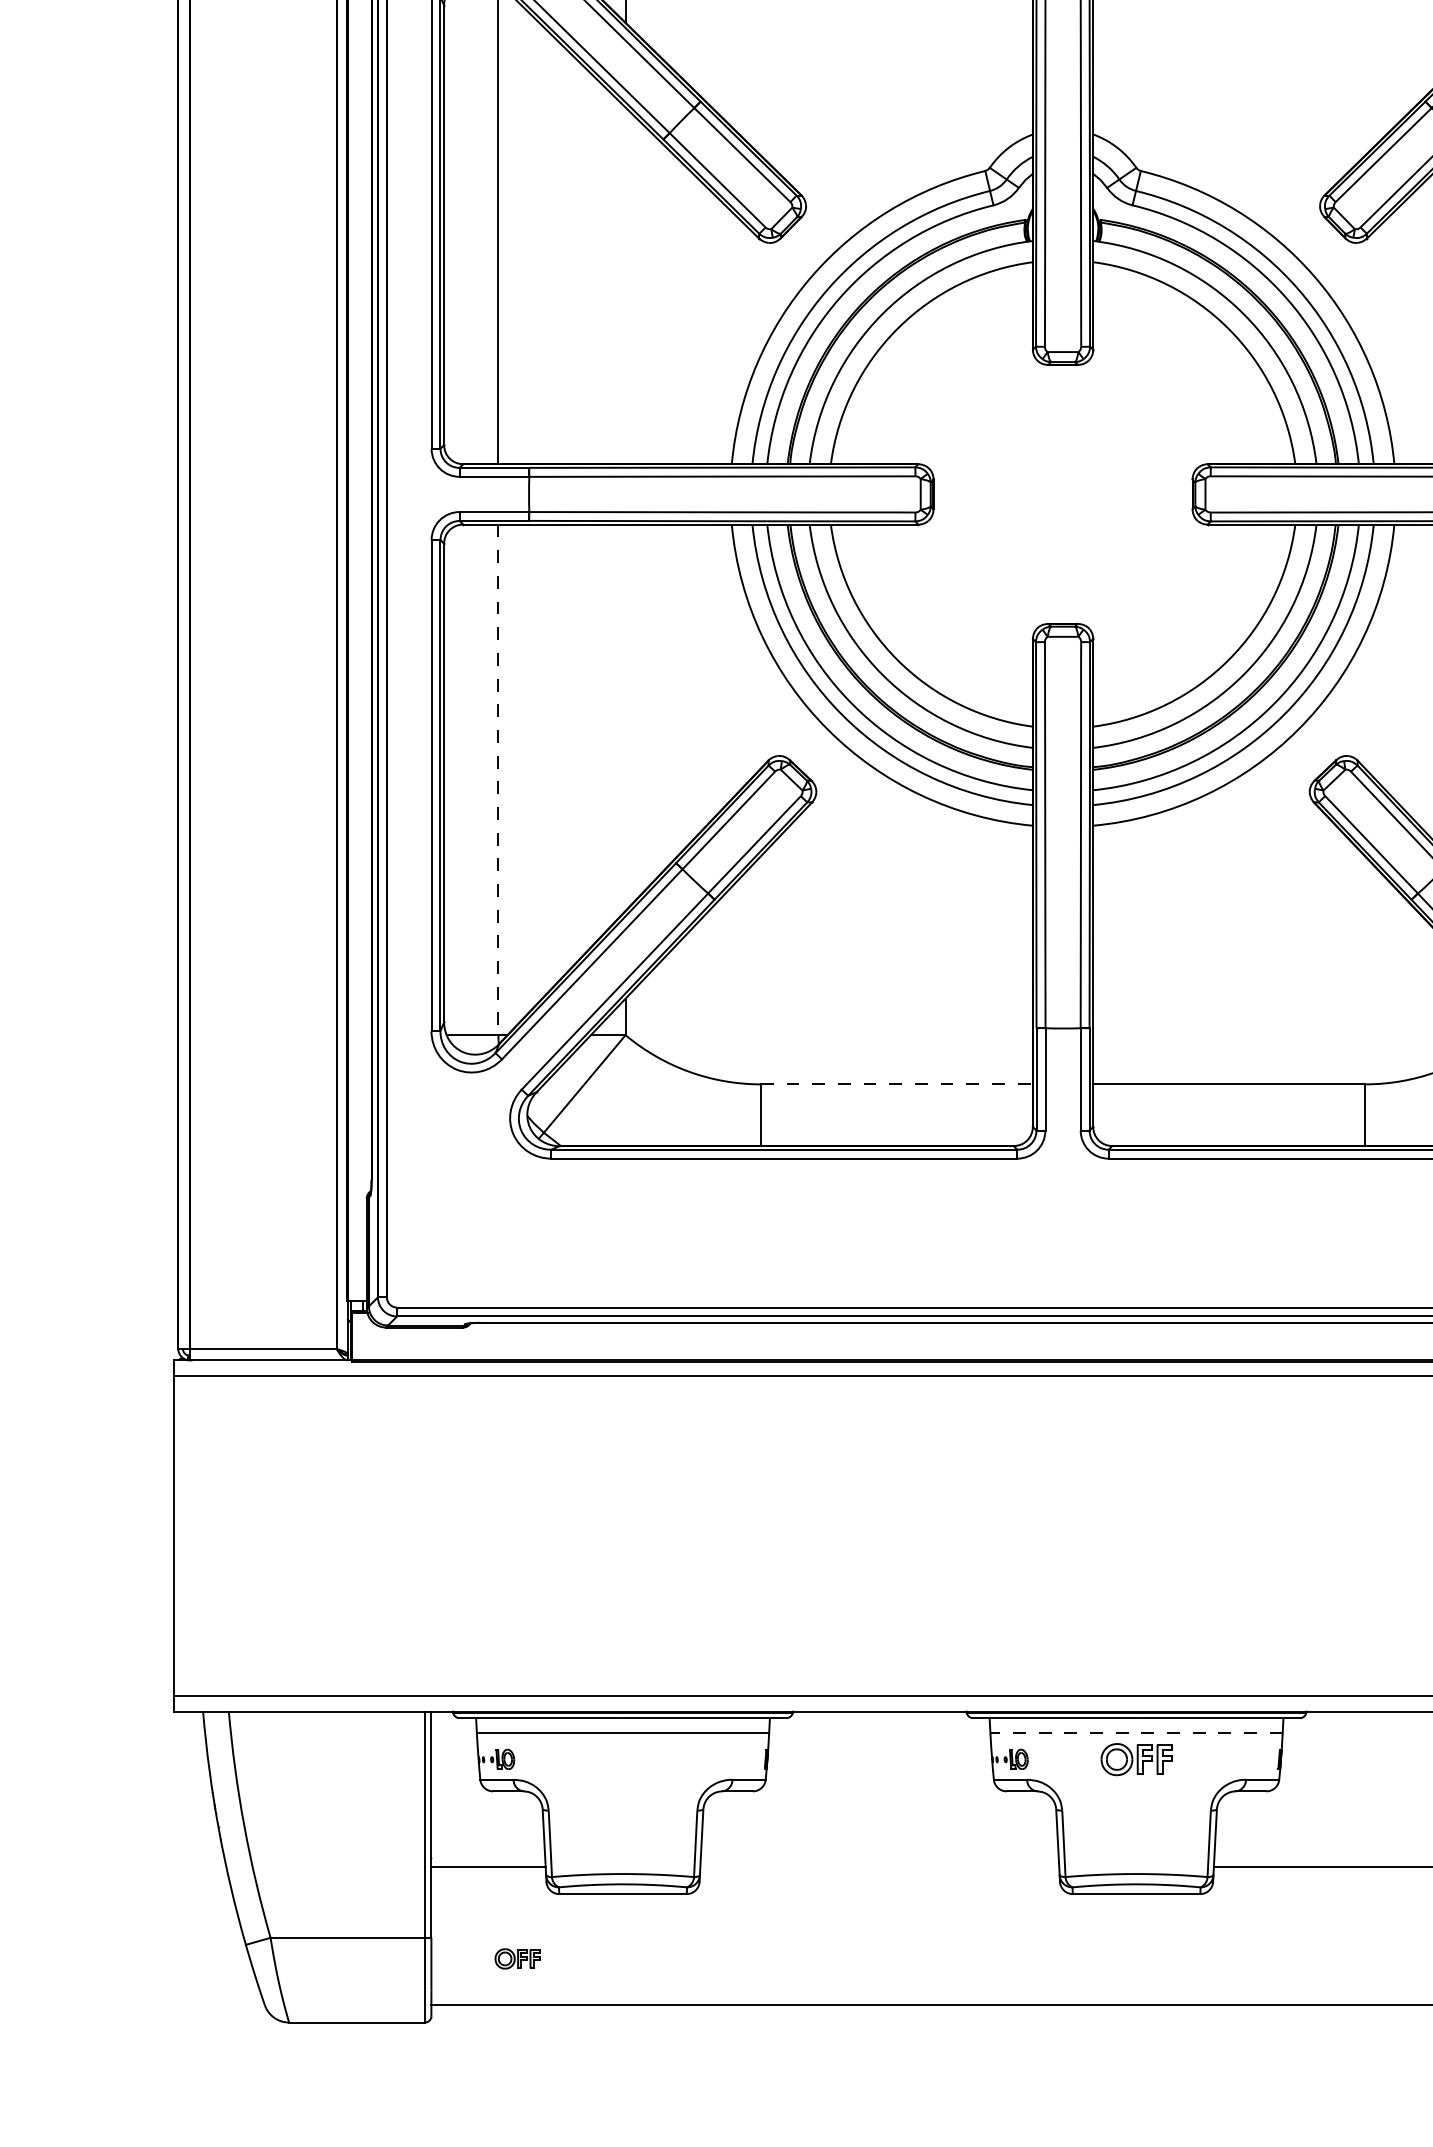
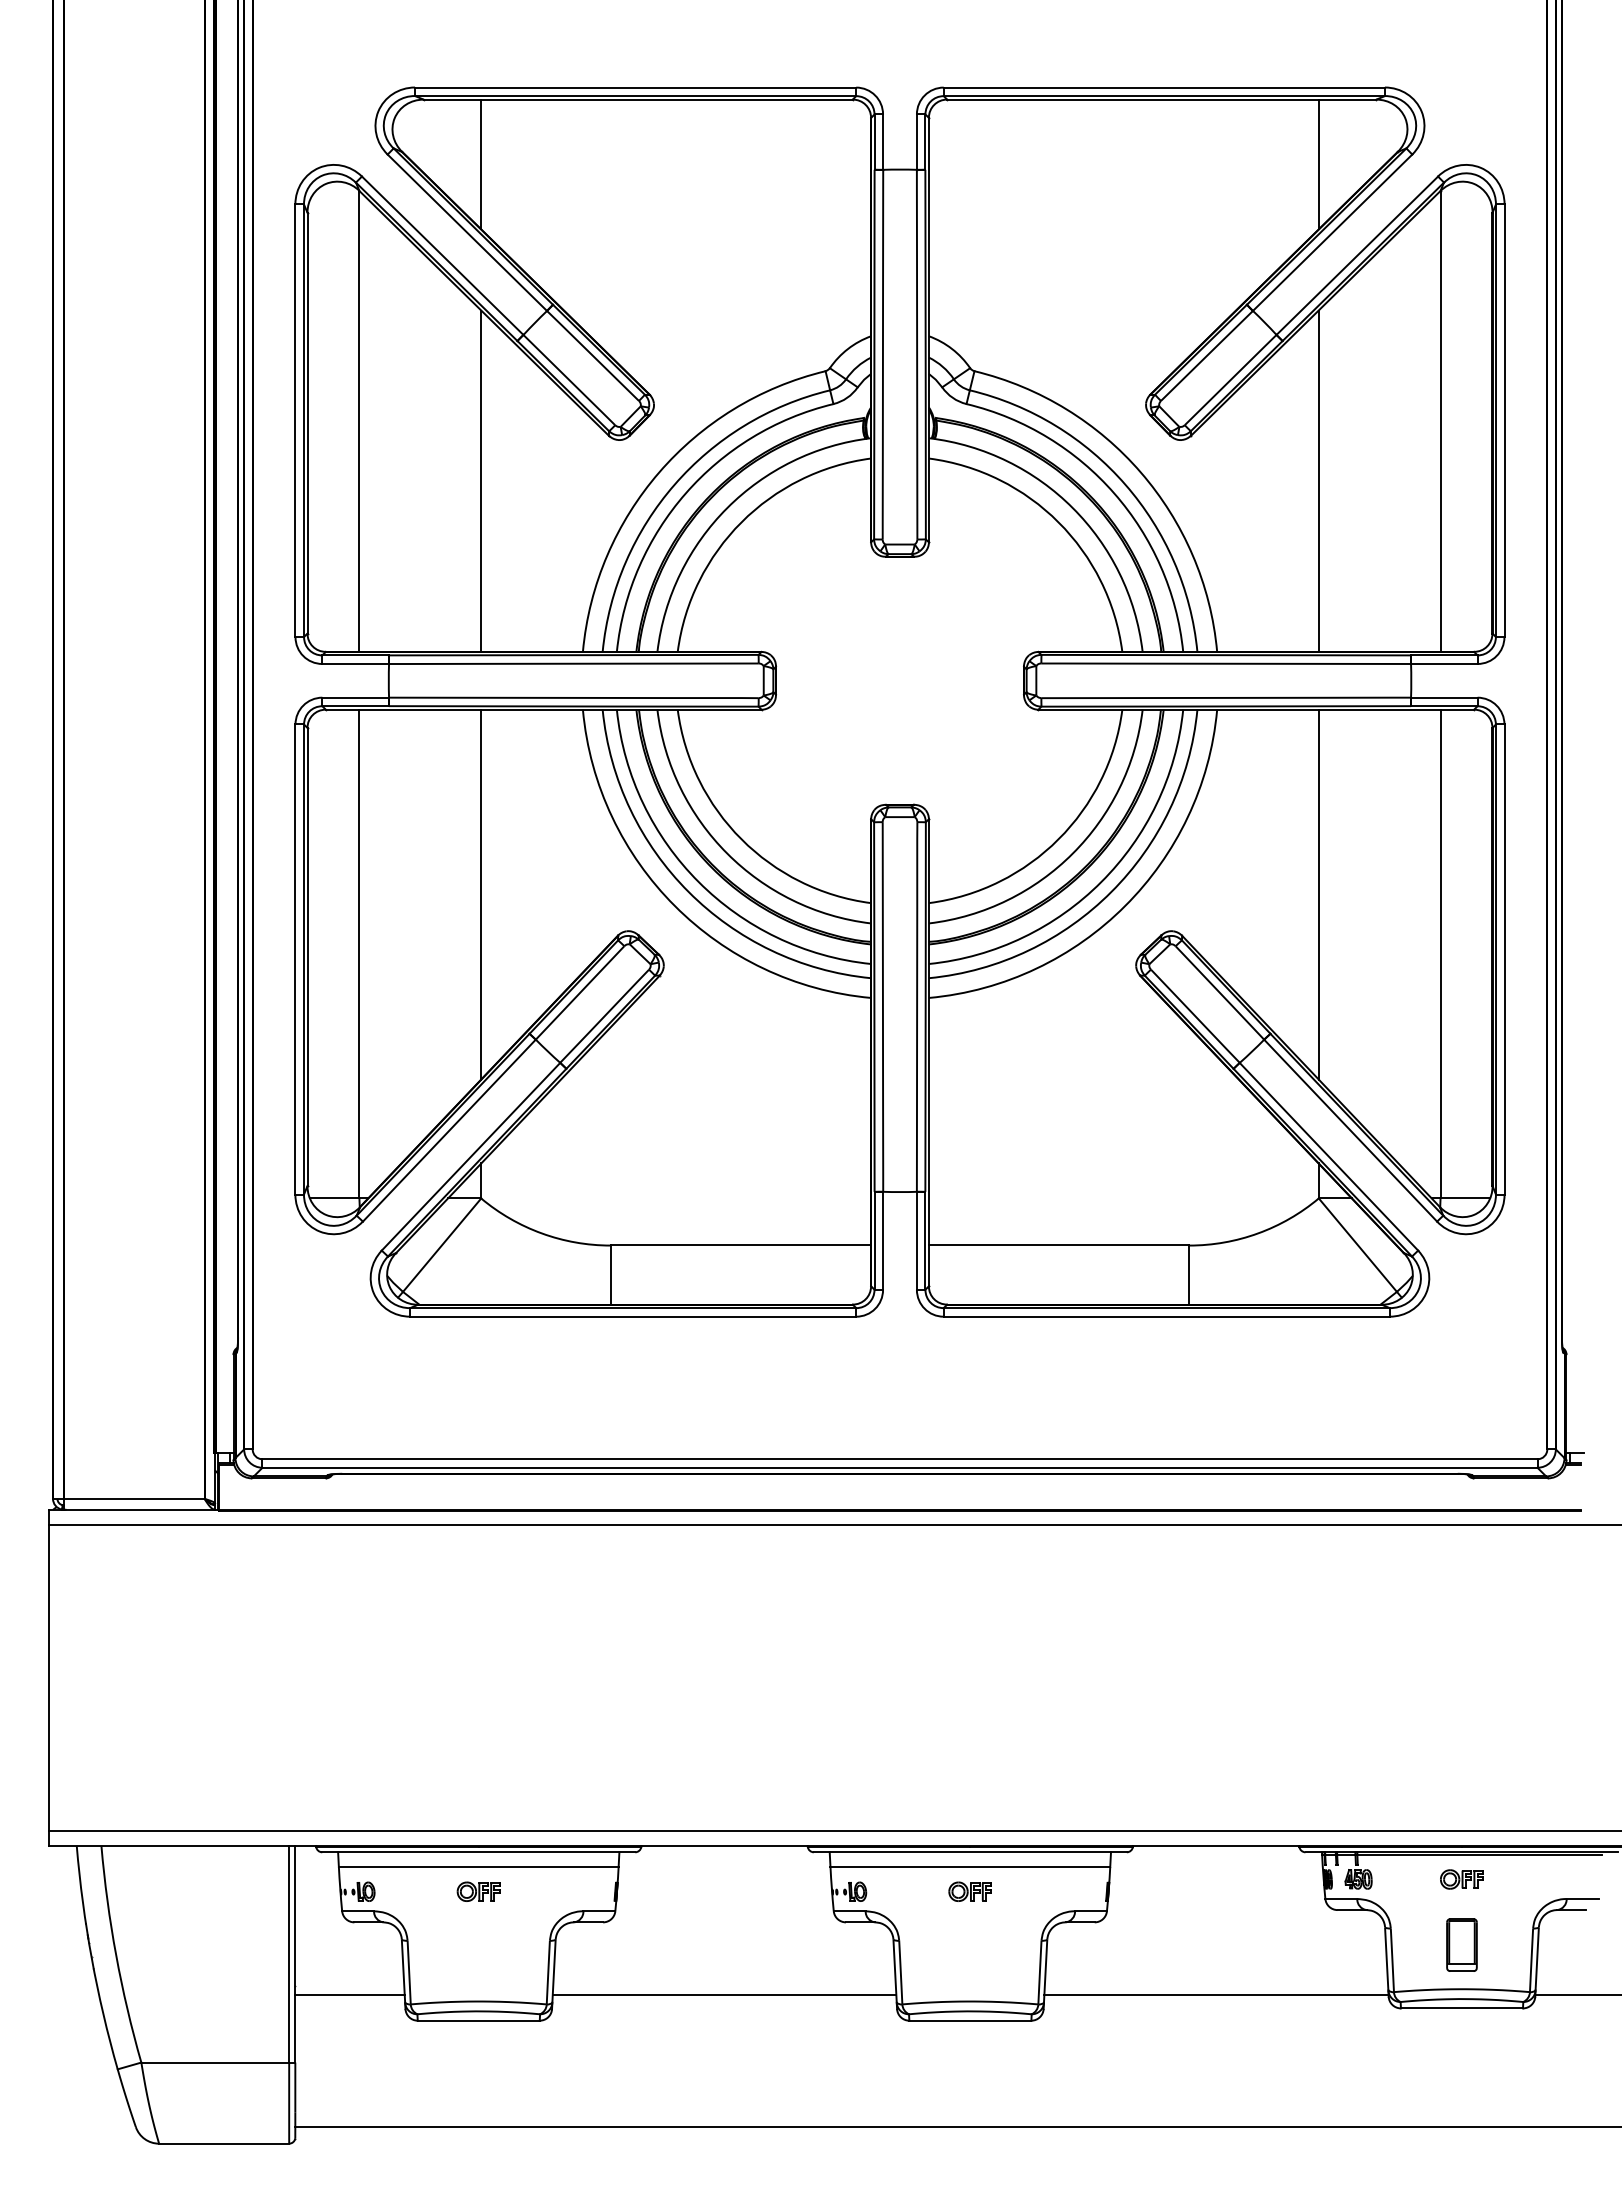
line: (625, 285) -> (481, 480), added
line: (625, 717) -> (481, 894), added
line: (498, 780) -> (359, 954), dashed -> solid
line: (897, 1084) -> (741, 1245), dashed -> solid
line: (1136, 1732) -> (970, 1866), dashed -> solid
part: (1135, 1759) -> (969, 1891), size x0.62
line: (879, 1867) -> (724, 1995), added
part: (517, 1958) -> (478, 1891), moved

